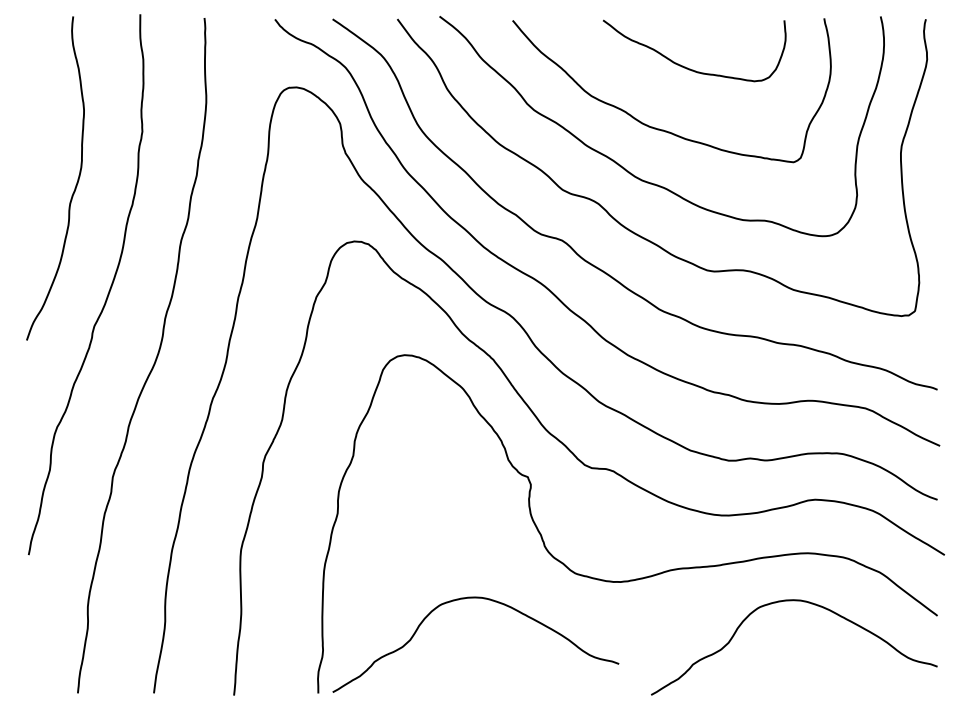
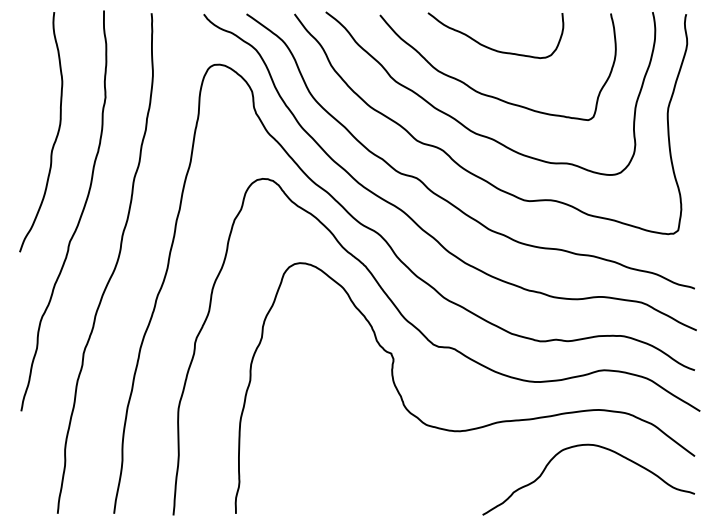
curve: (687, 66) -> (490, 47), moved
curve: (483, 599) -> (358, 444), removed

